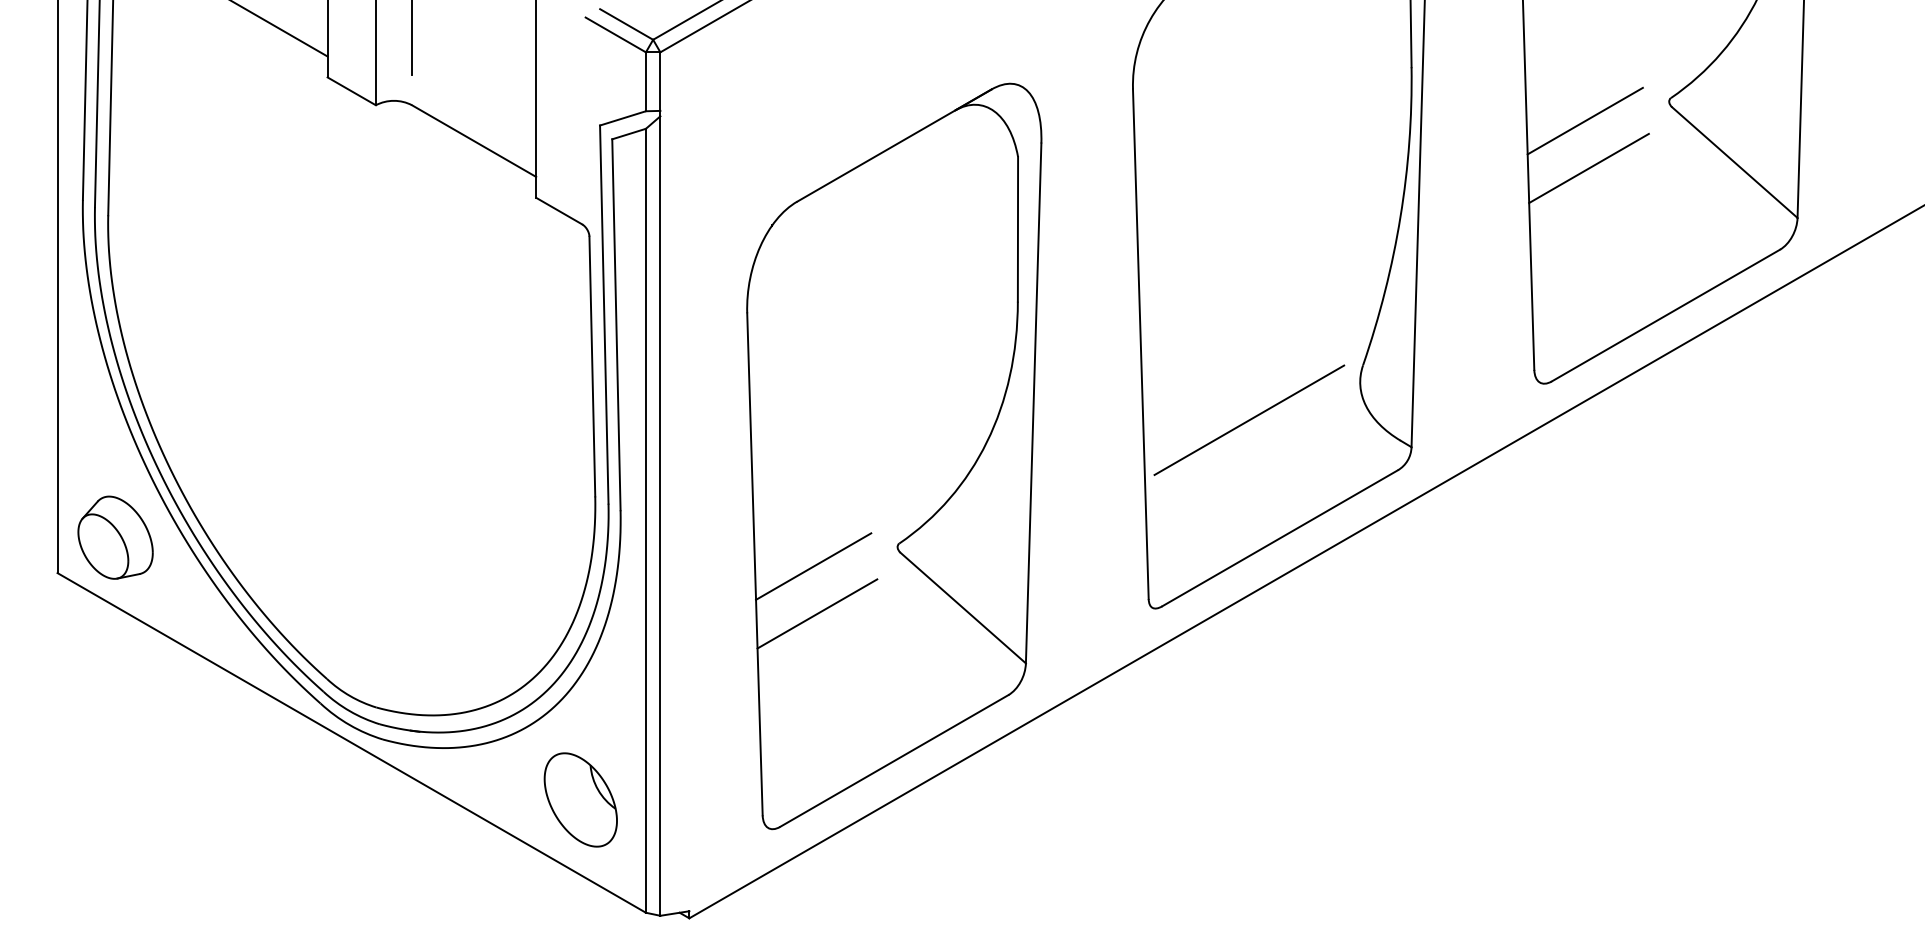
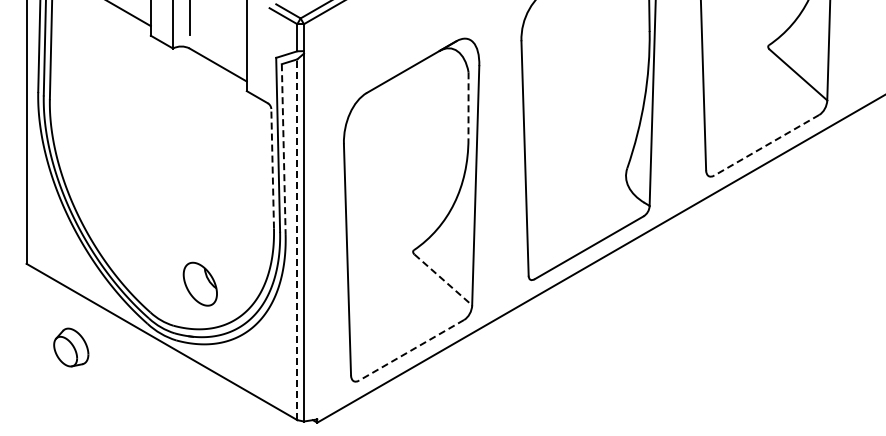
line: (1585, 120) -> (729, 55), removed
line: (1587, 168) -> (730, 77), removed
line: (1017, 231) -> (468, 106), solid -> dashed
line: (1665, 315) -> (766, 145), solid -> dashed
line: (615, 326) -> (283, 150), solid -> dashed
line: (591, 365) -> (272, 168), solid -> dashed
line: (1248, 420) -> (574, 193), removed
line: (646, 520) -> (297, 239), solid -> dashed
part: (116, 537) -> (71, 347), moved
line: (813, 565) -> (374, 260), removed
line: (963, 609) -> (443, 280), solid -> dashed
line: (815, 613) -> (375, 282), removed
line: (894, 761) -> (411, 350), solid -> dashed
part: (578, 798) -> (199, 283), moved

